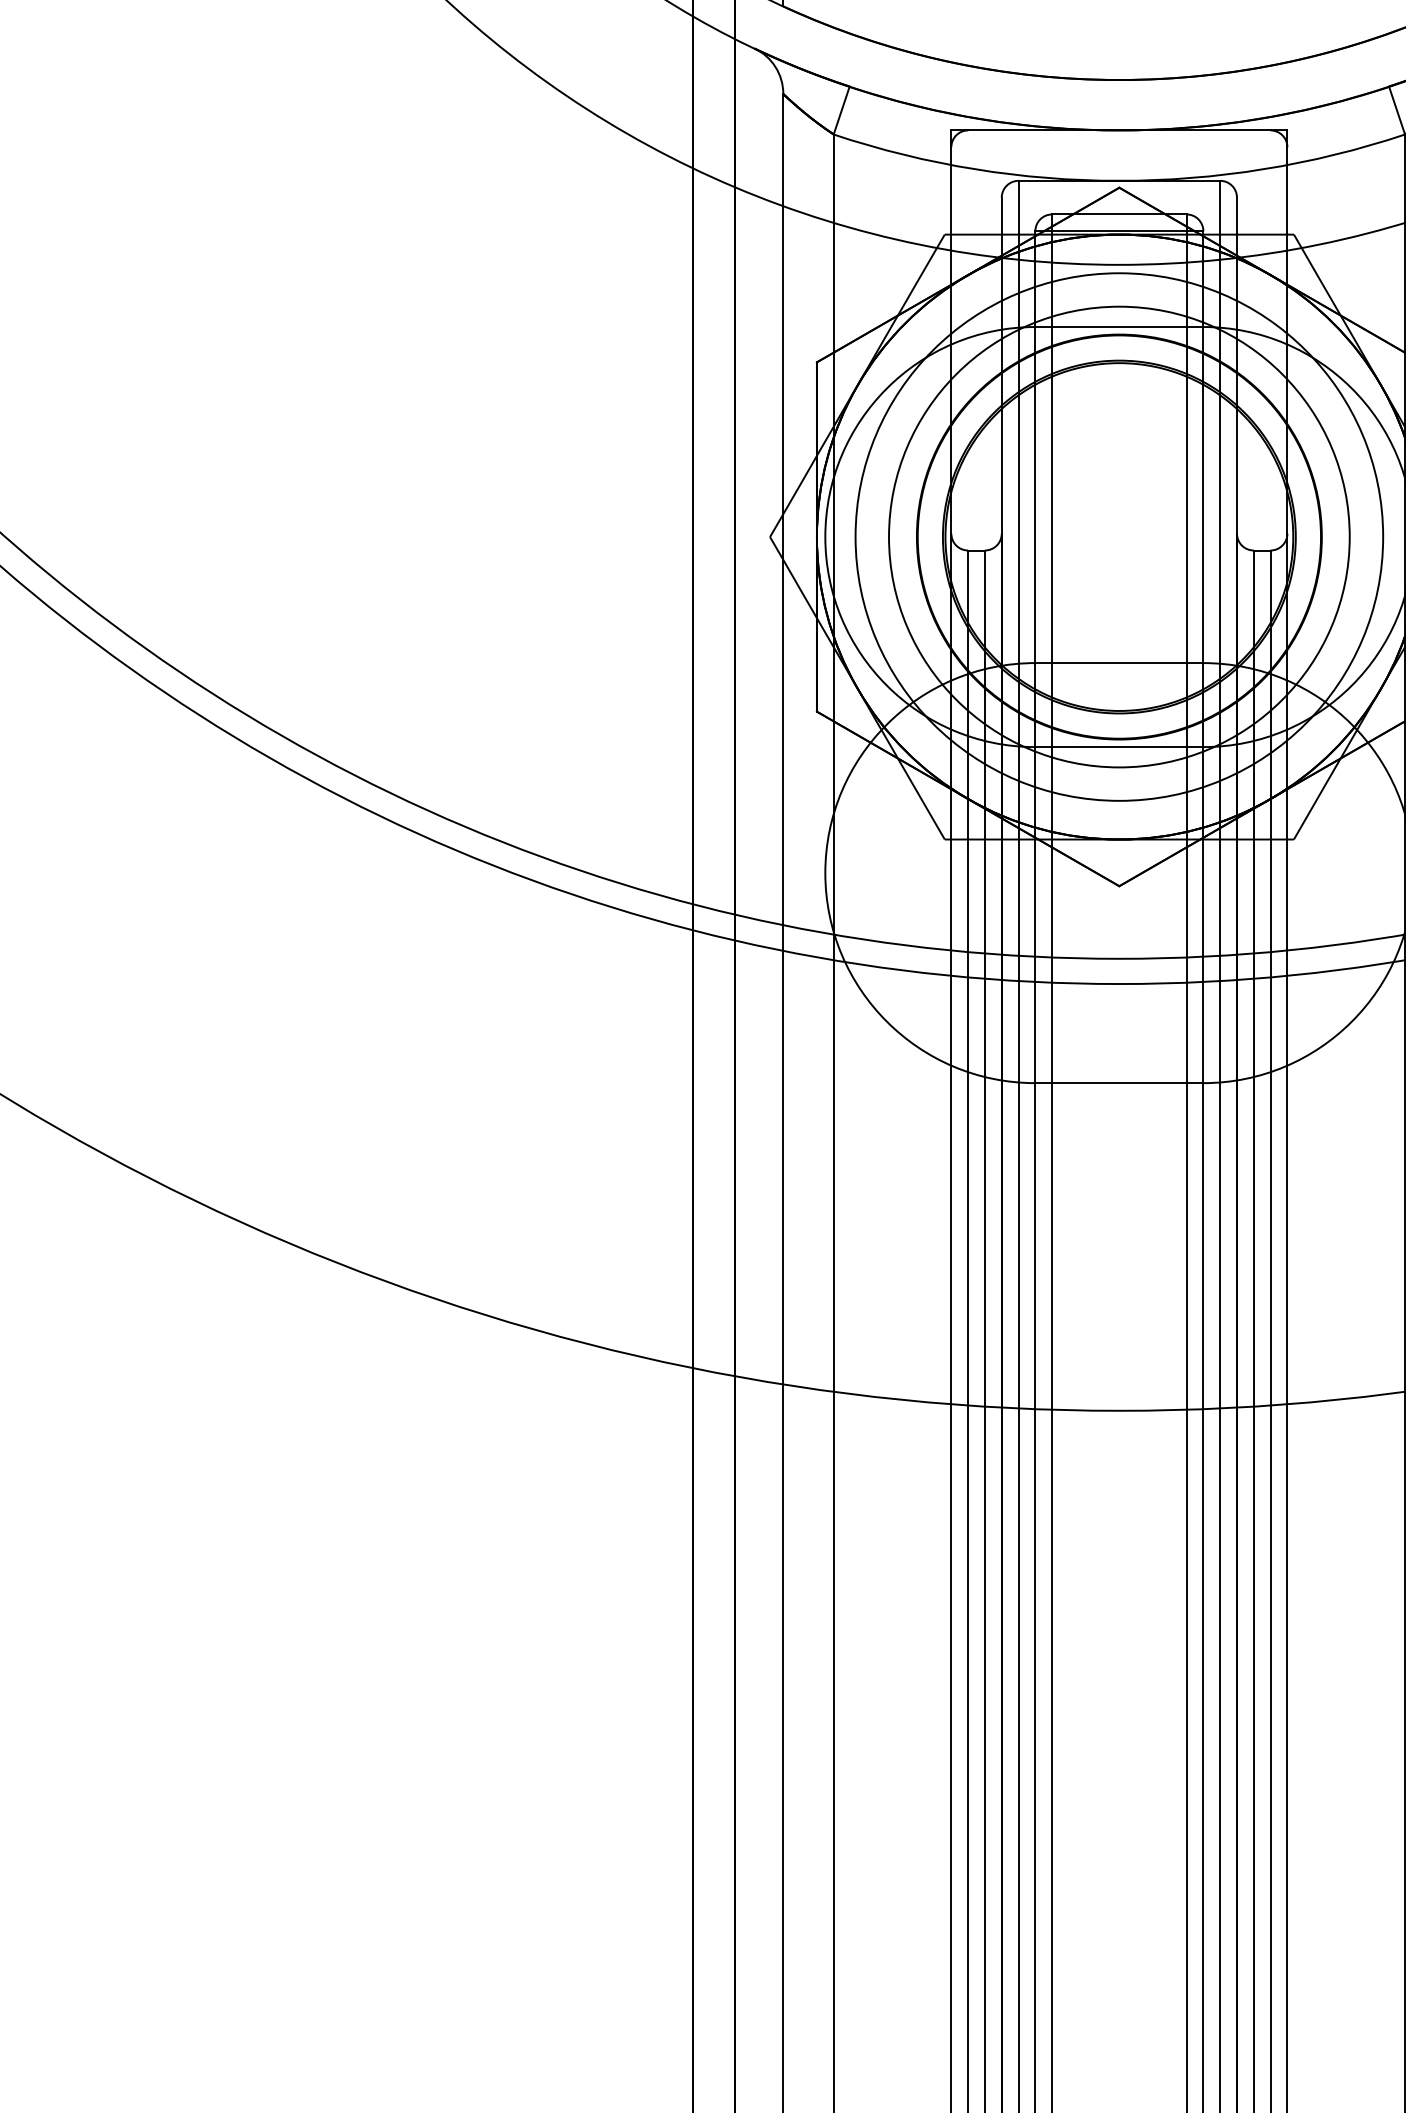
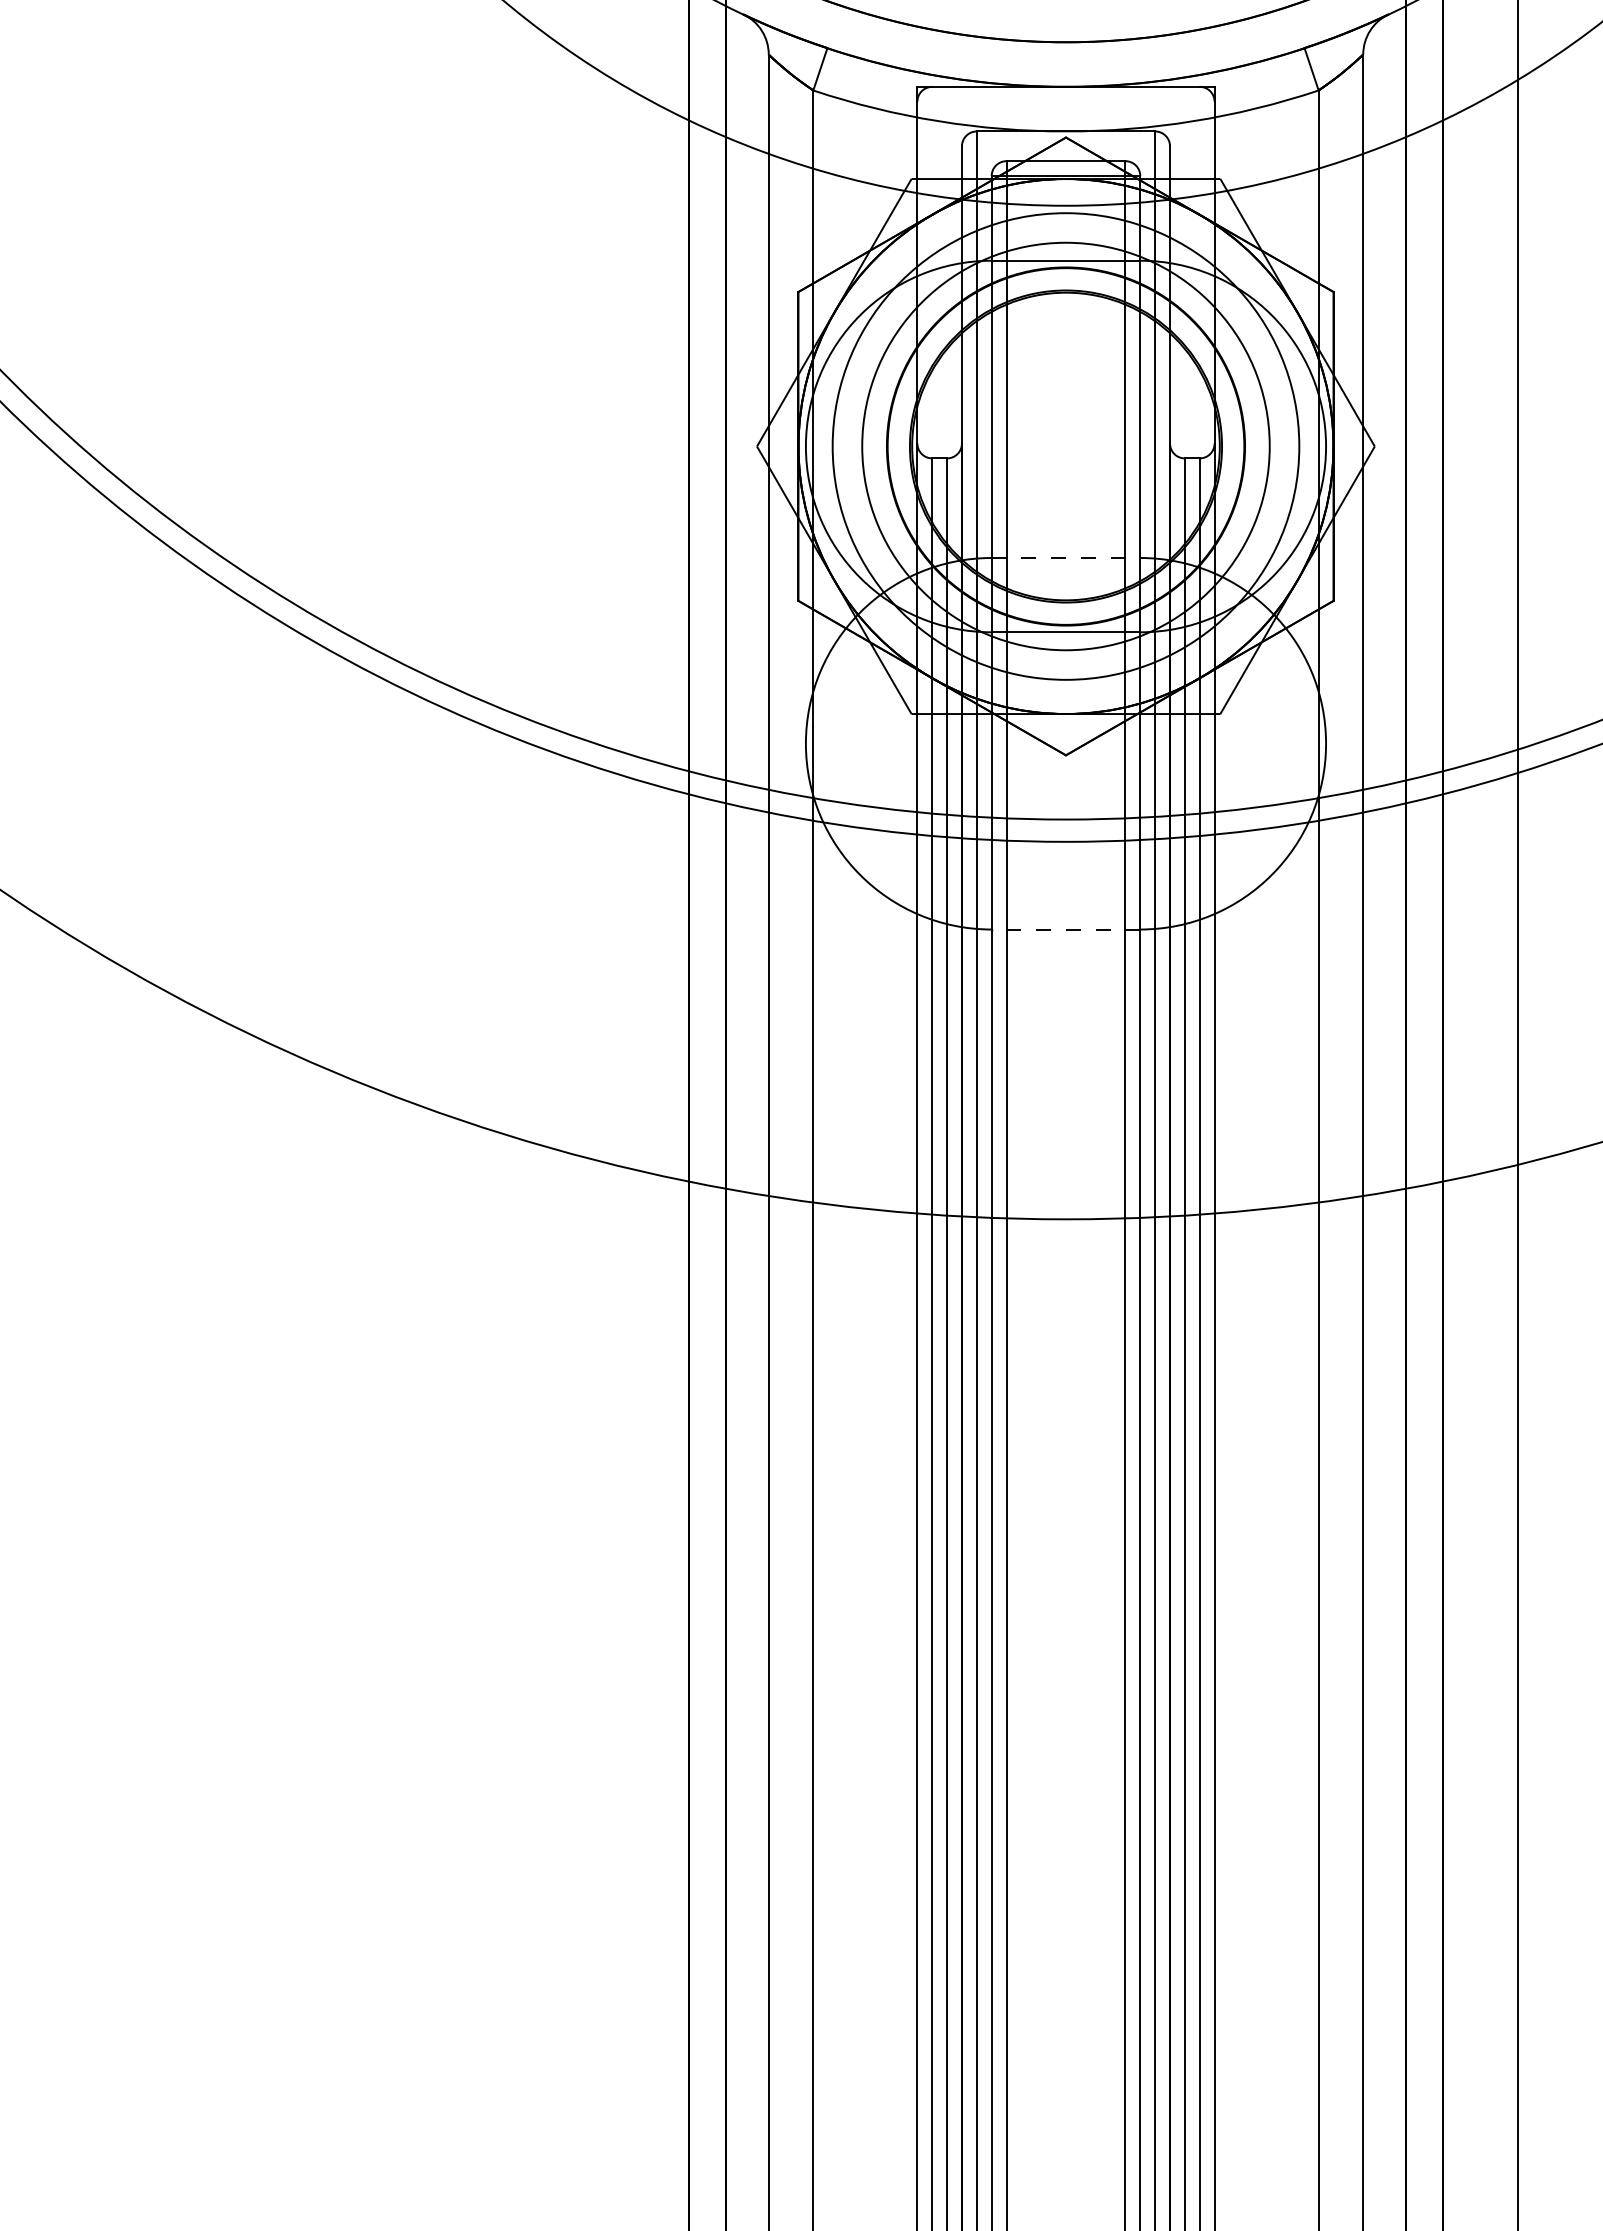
line: (1119, 662) -> (1066, 557), solid -> dashed
line: (1118, 1083) -> (1065, 929), solid -> dashed

